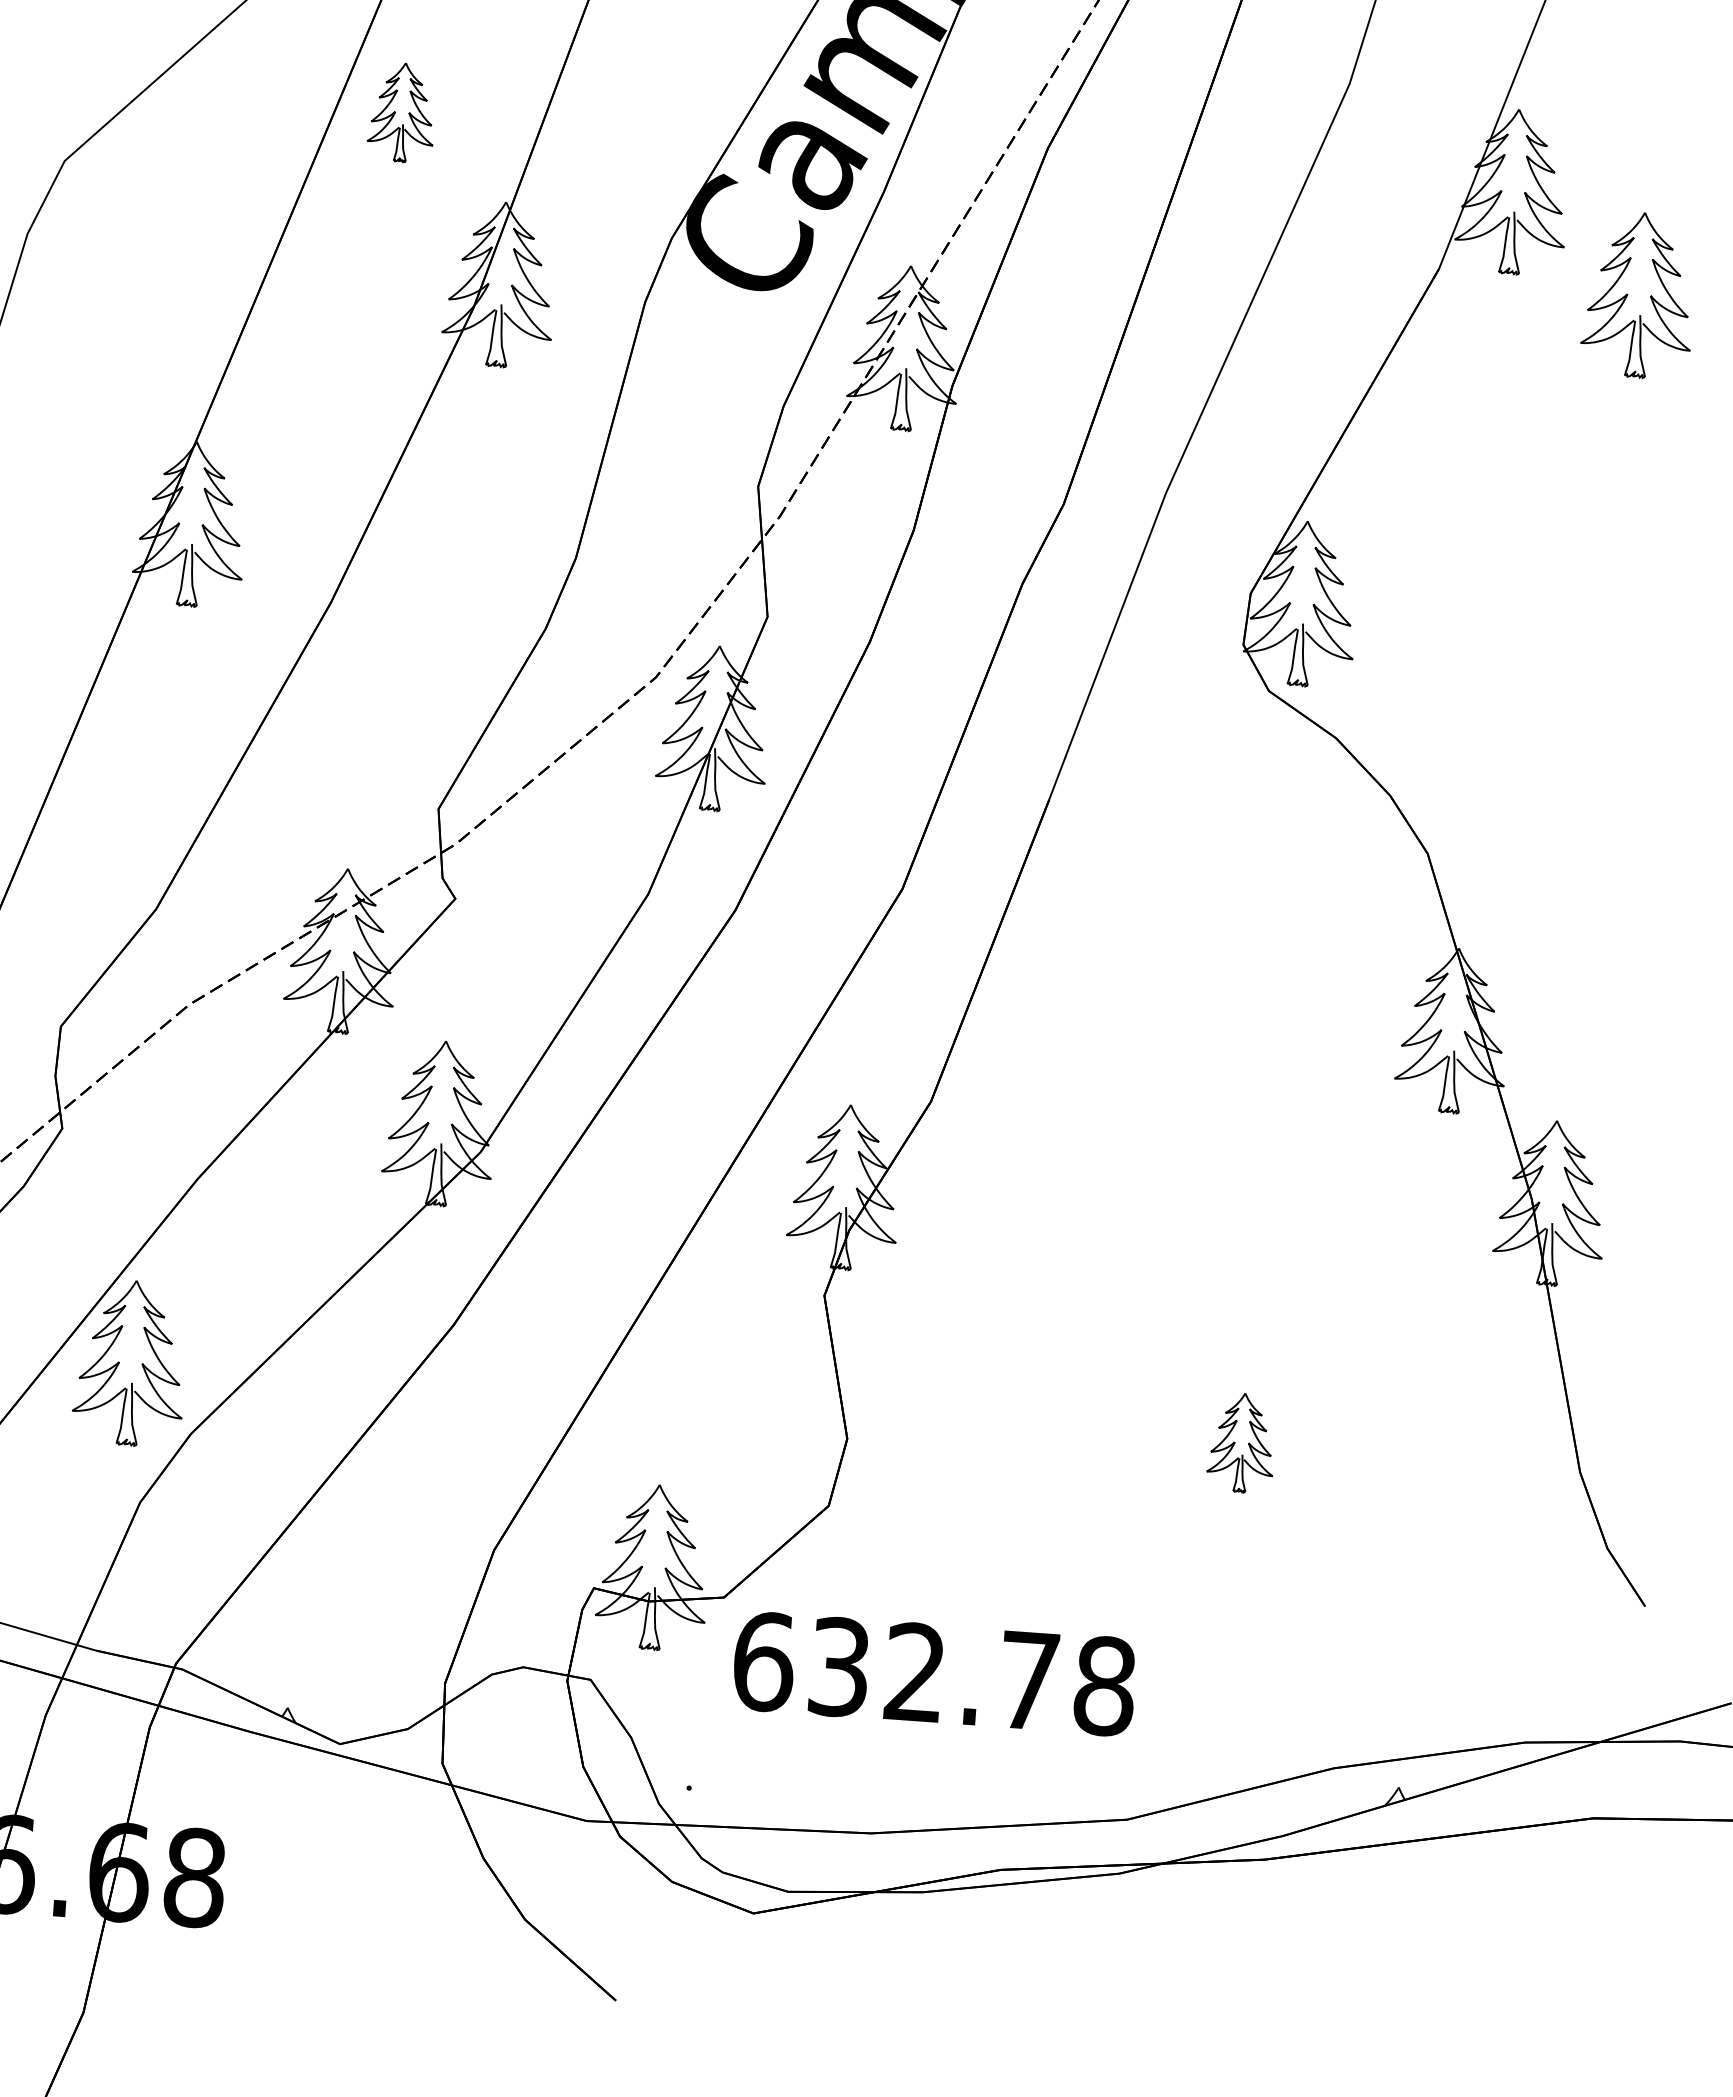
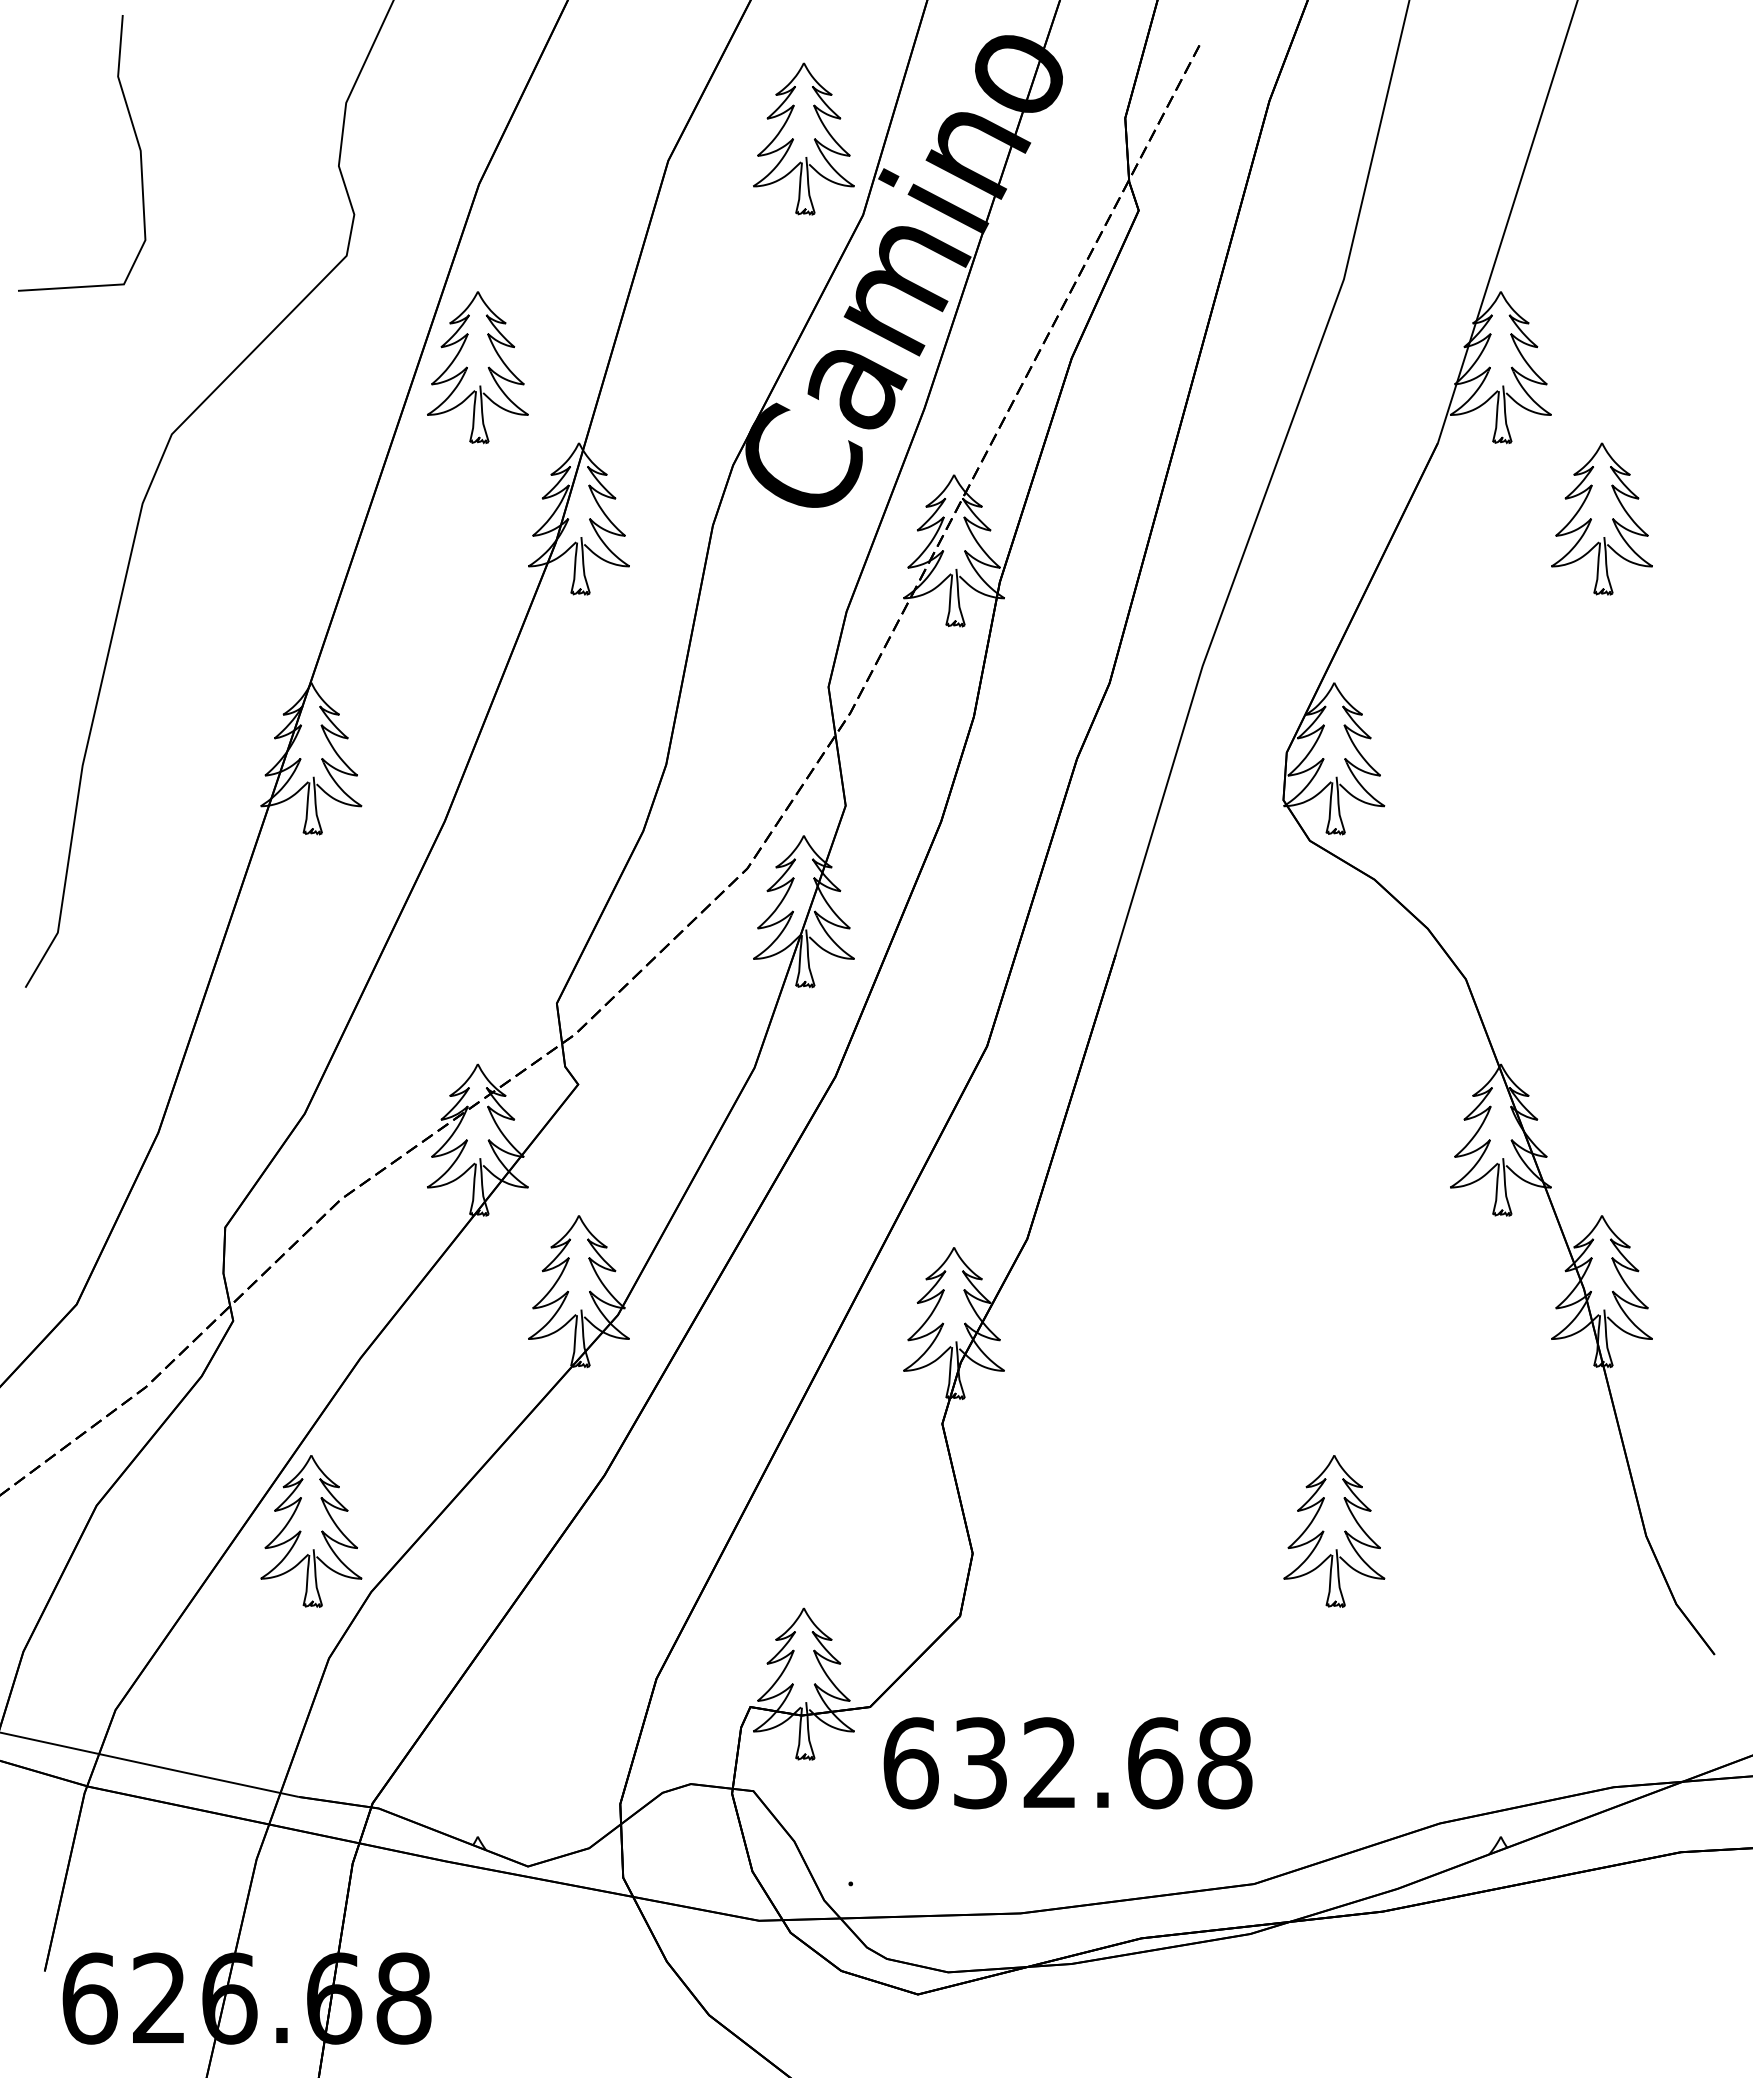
part: (401, 112) -> (477, 367), size x1.67
part: (1638, 294) -> (1601, 518), moved
part: (1241, 1443) -> (1334, 1531), size x1.67
text: (1029, 1681) -> (1155, 1763), 632.78 -> 632.68

